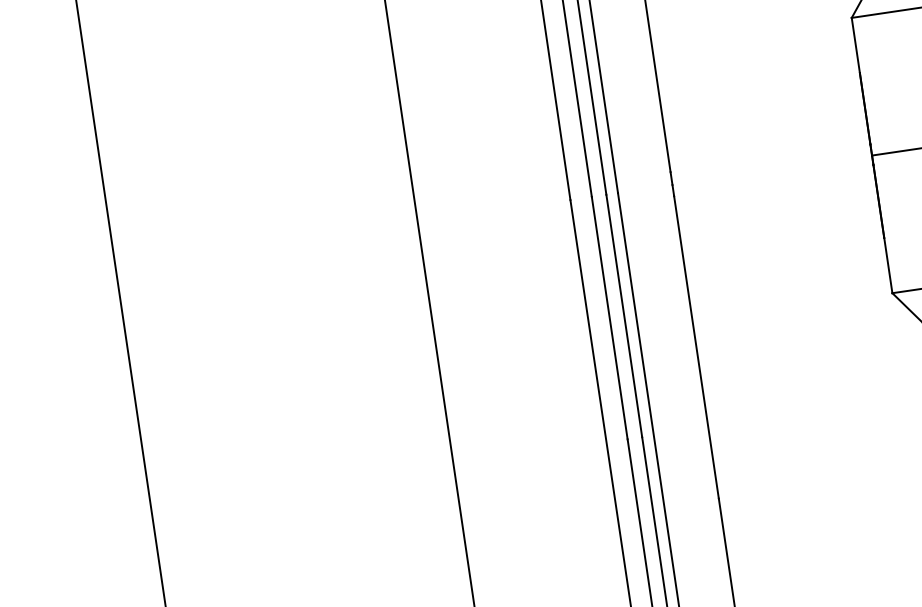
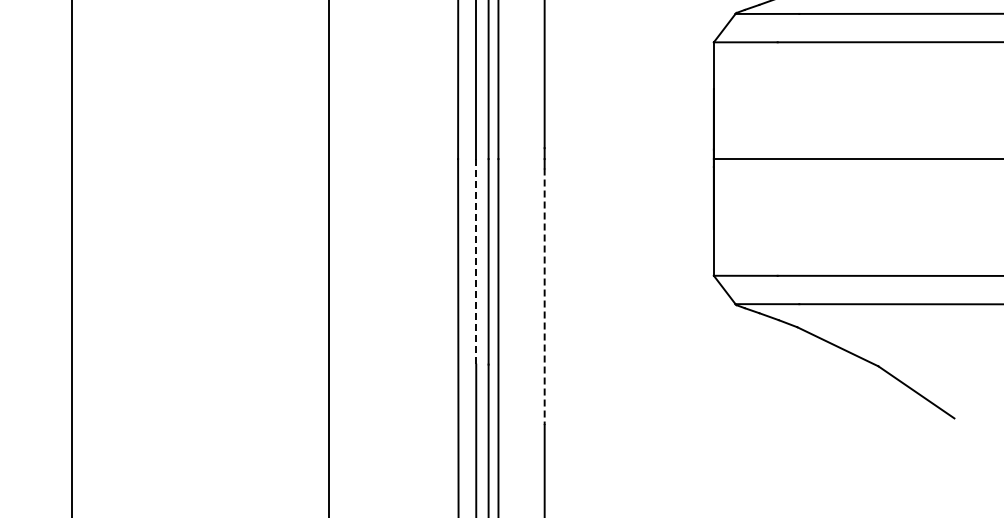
line: (609, 317) -> (476, 261), solid -> dashed
line: (696, 348) -> (544, 297), solid -> dashed

